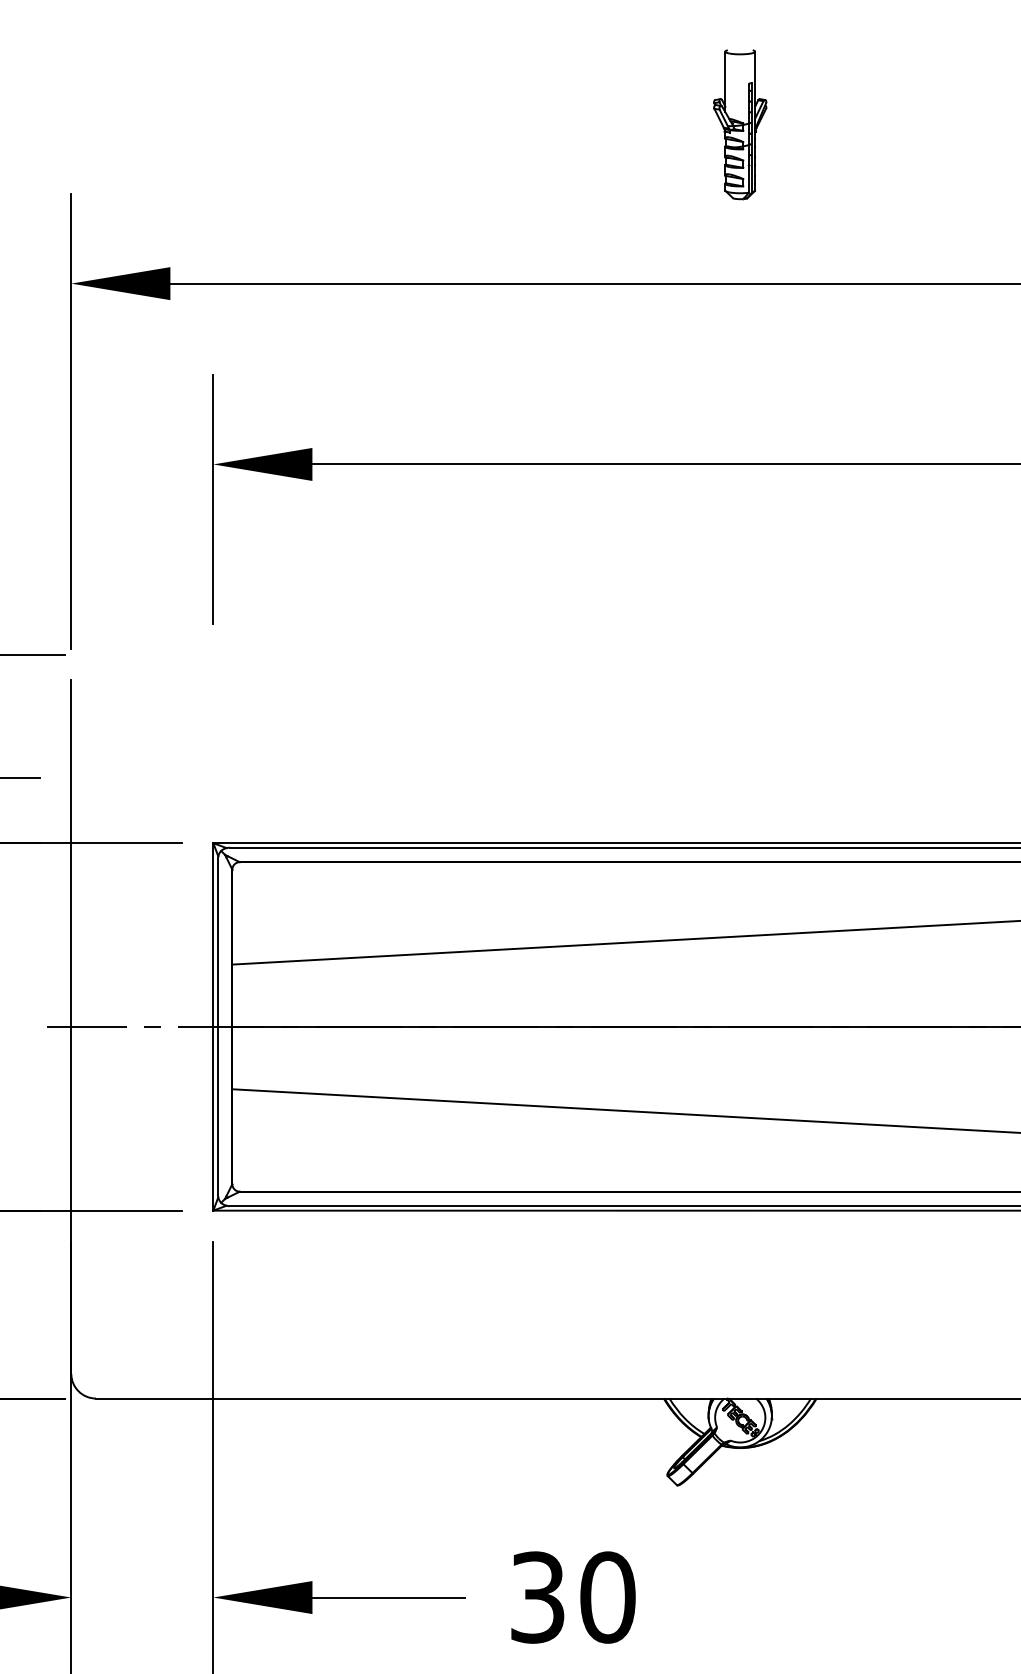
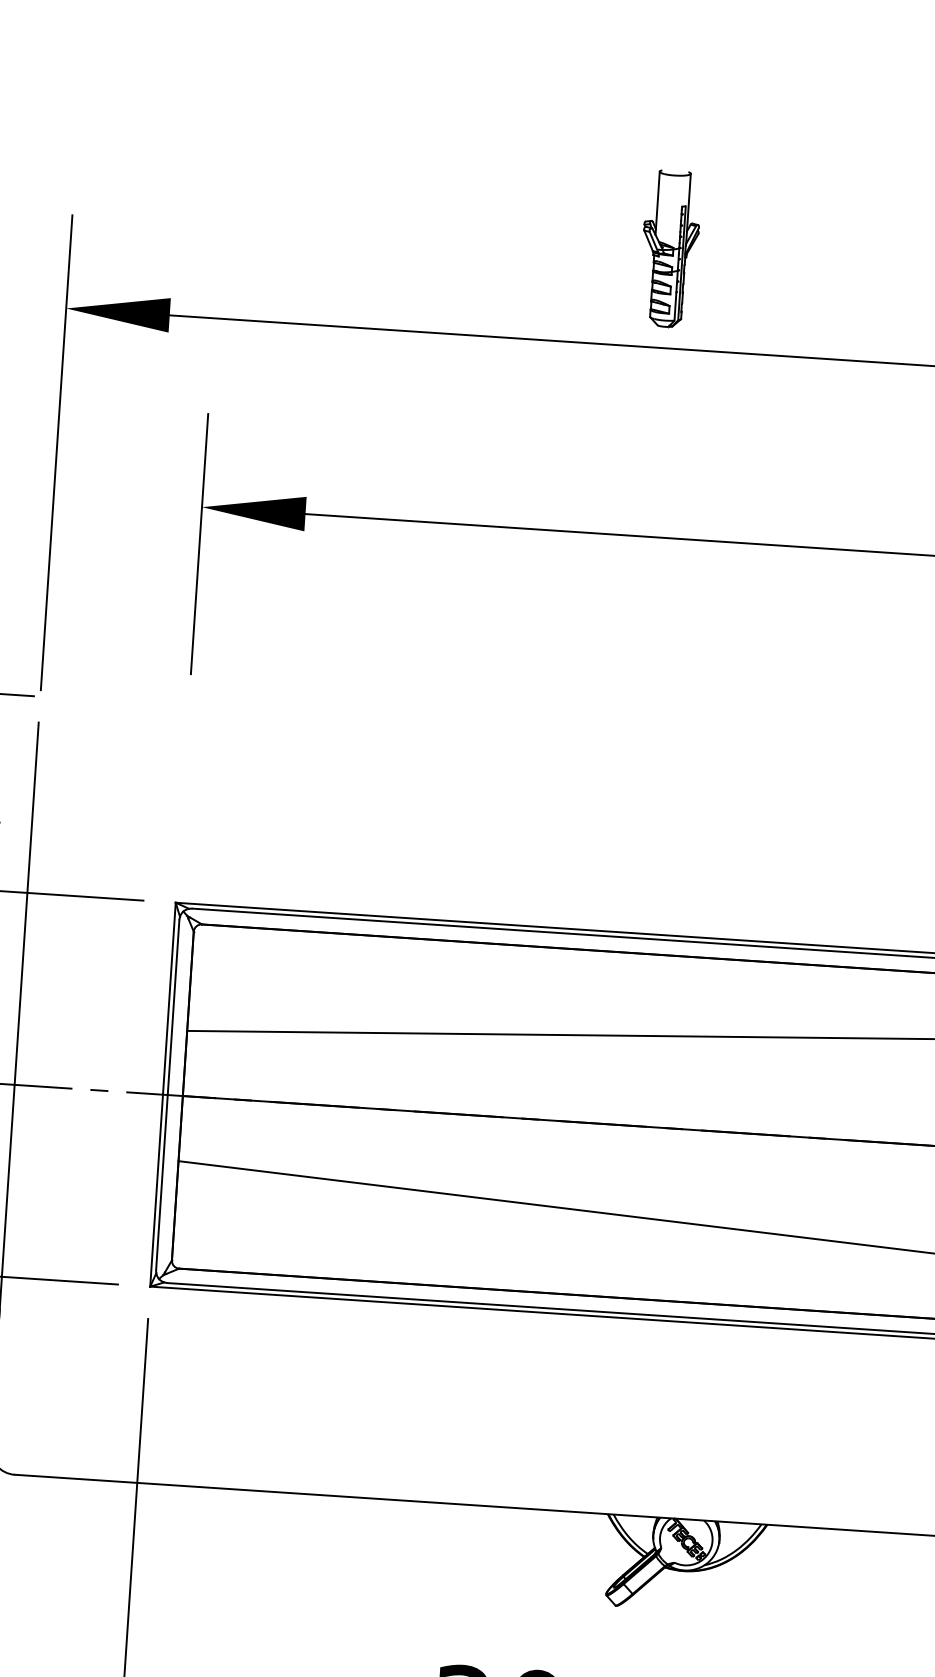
part: (740, 124) -> (670, 248), moved

